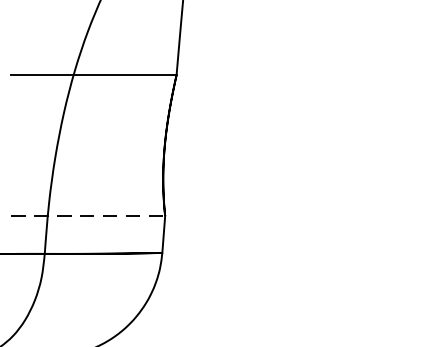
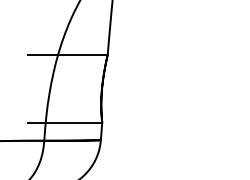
line: (88, 215) -> (65, 122), dashed -> solid

